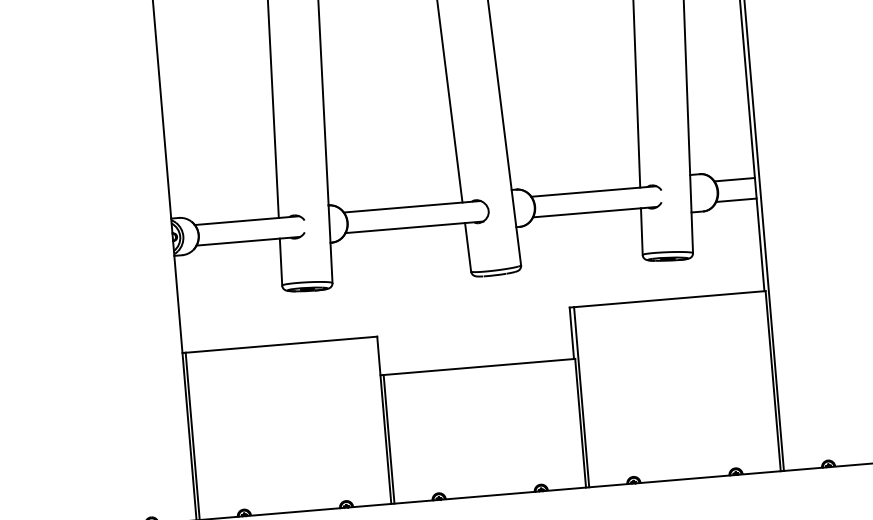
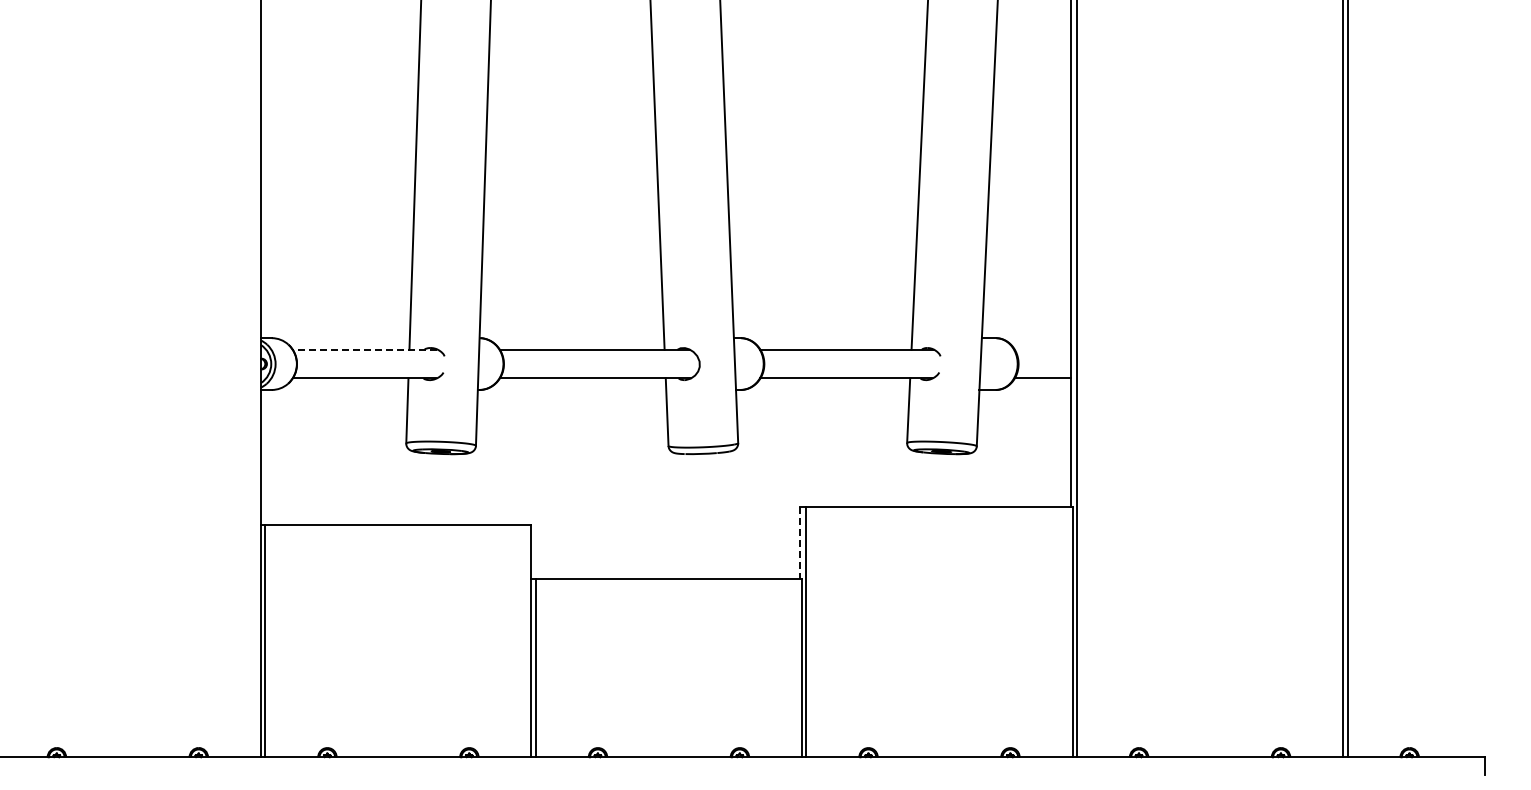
line: (734, 179) -> (1042, 349), removed
line: (246, 220) -> (364, 349), solid -> dashed
line: (571, 333) -> (800, 542), solid -> dashed

